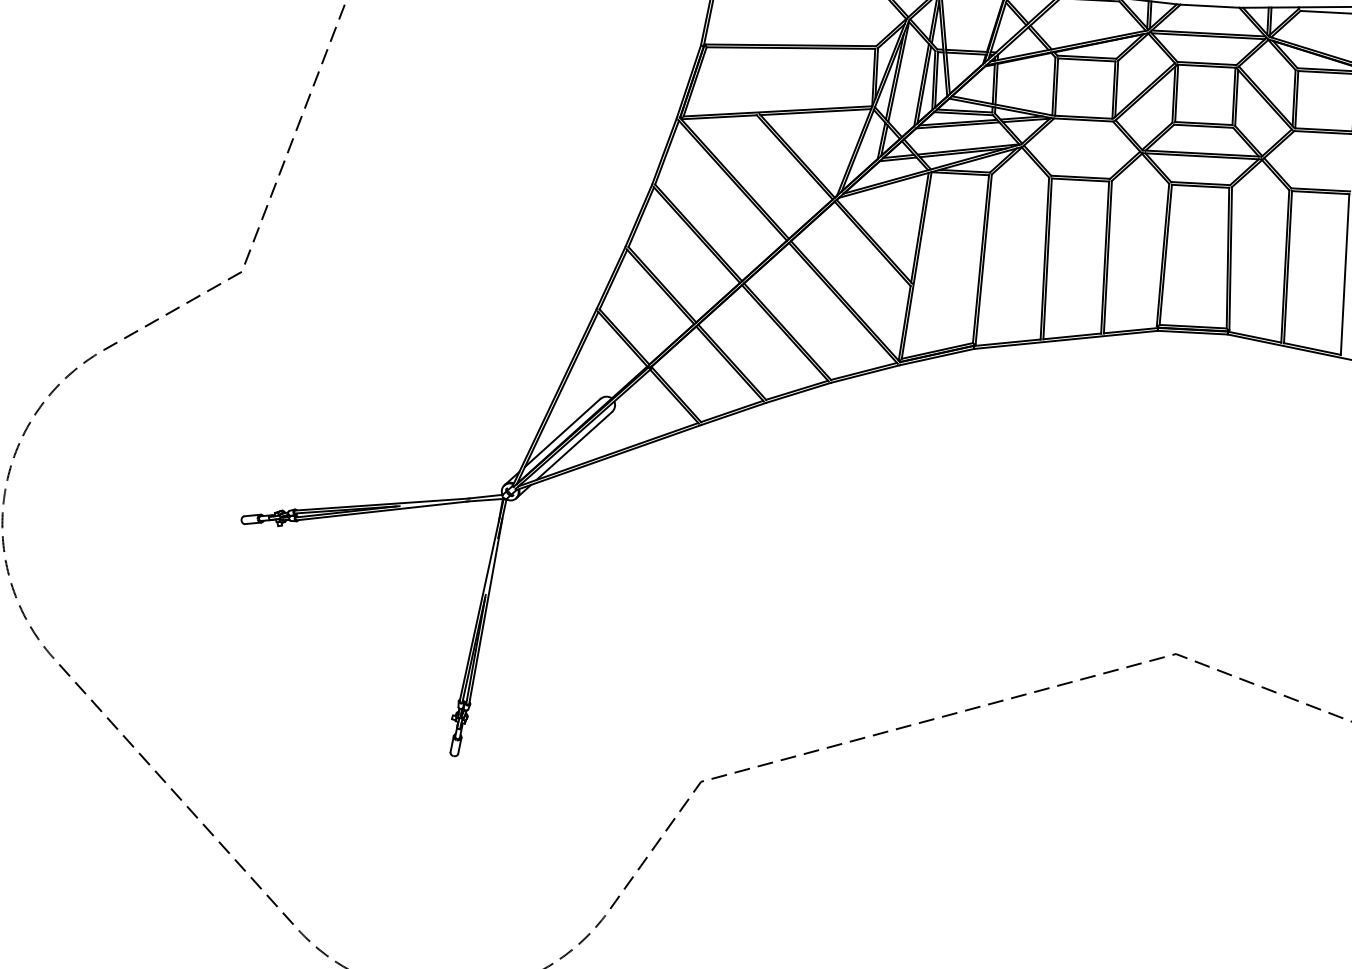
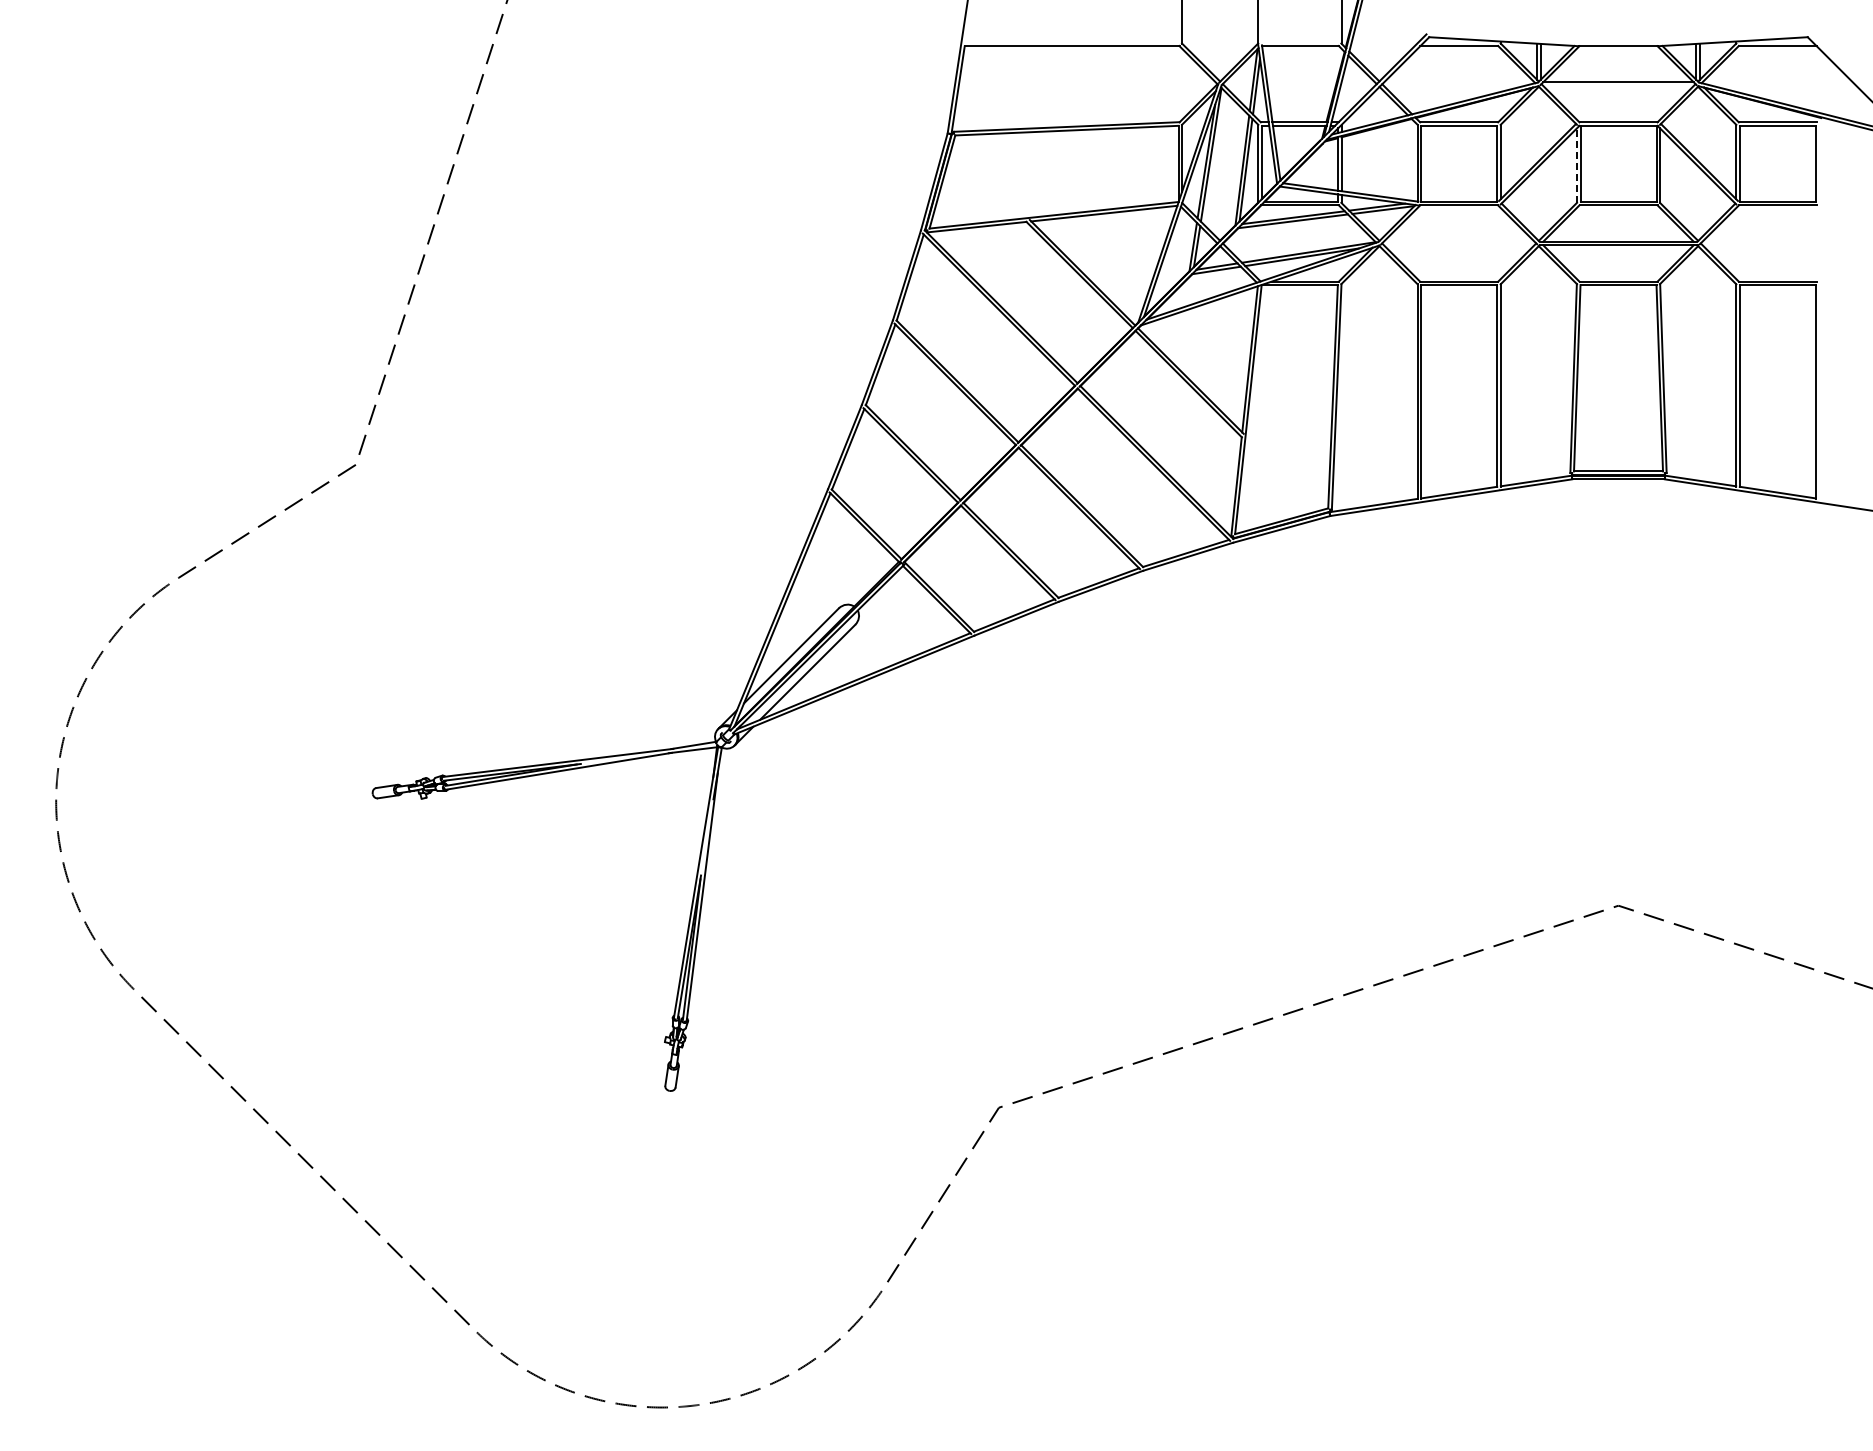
line: (1208, 36) -> (1618, 86), removed
line: (1173, 94) -> (1576, 165), solid -> dashed

